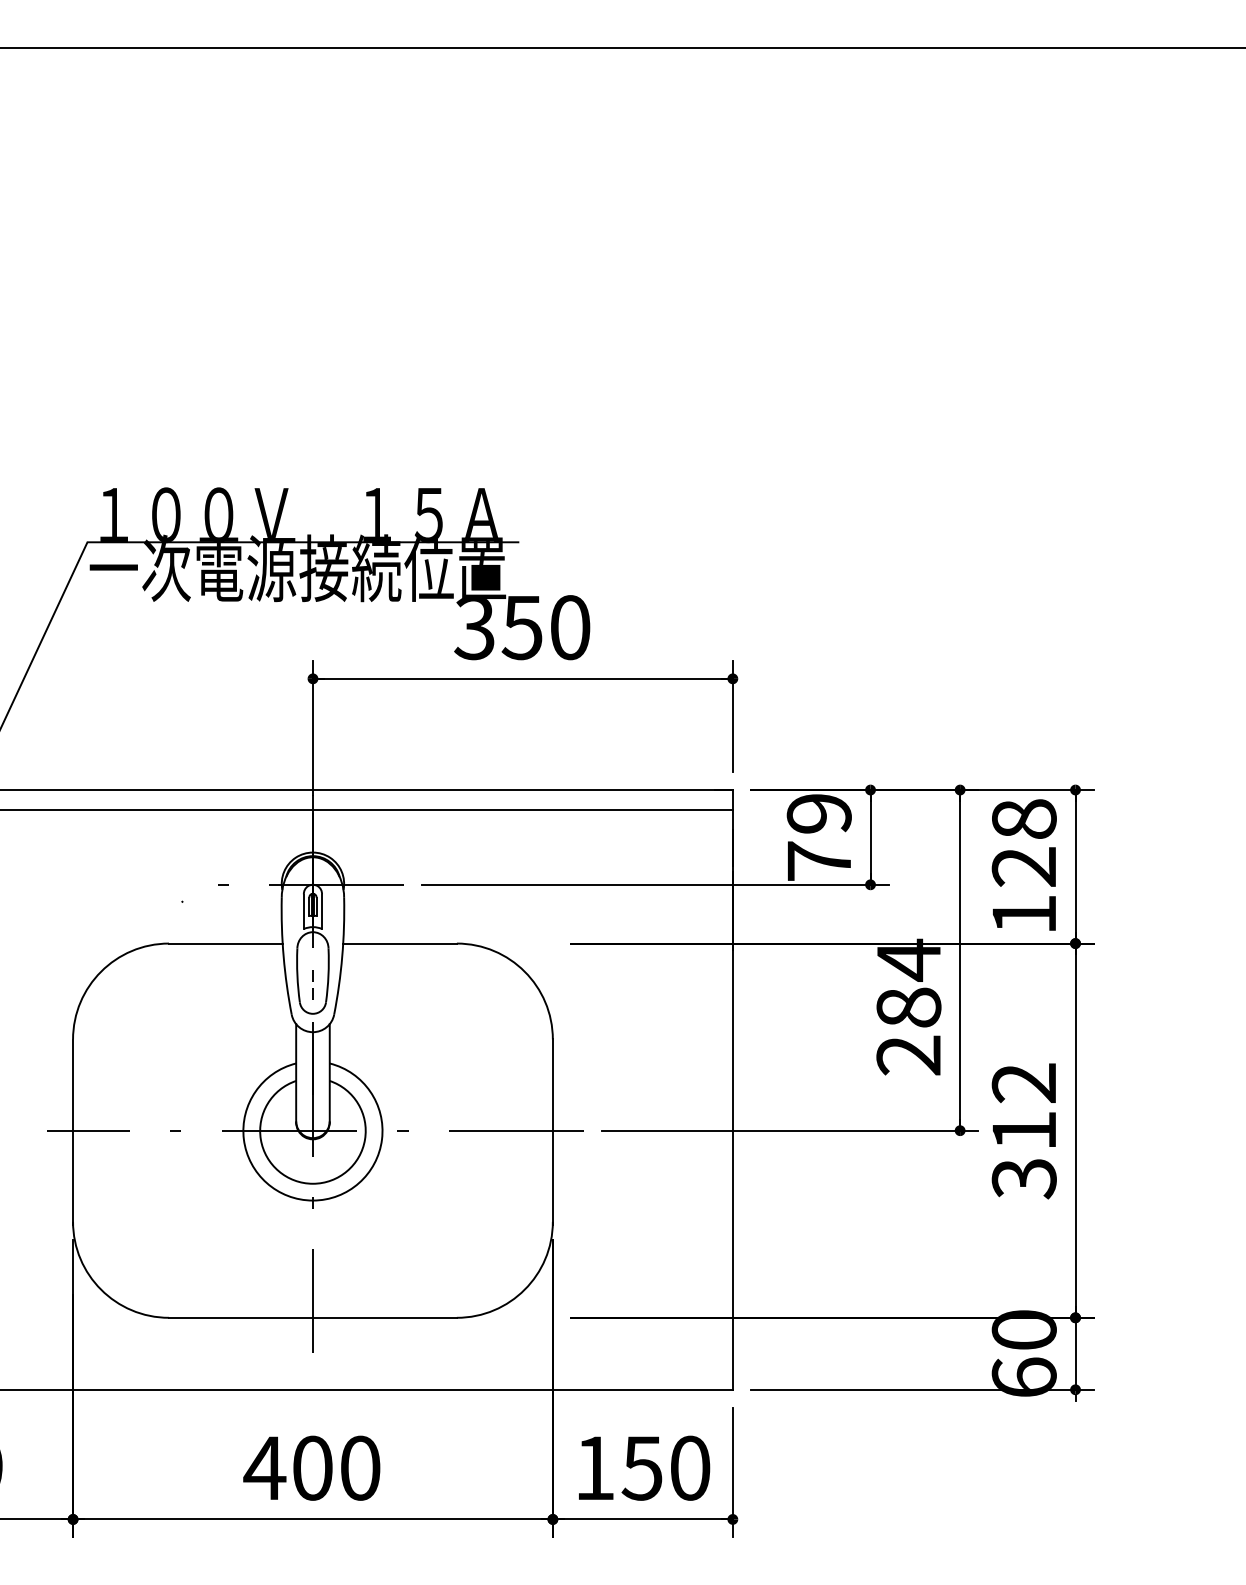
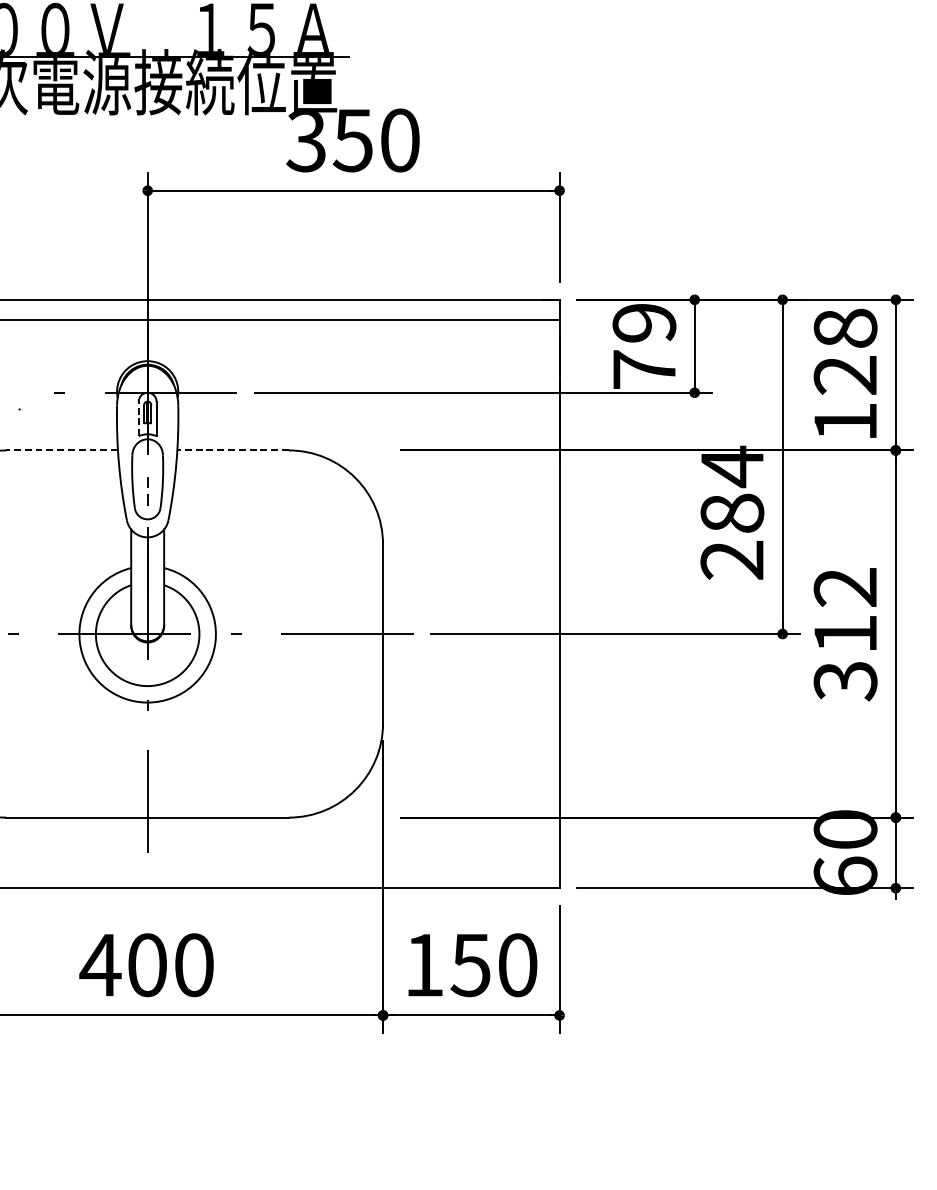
line: (303, 911) -> (138, 418), solid -> dashed
line: (225, 943) -> (61, 450), solid -> dashed
line: (400, 943) -> (233, 450), solid -> dashed

